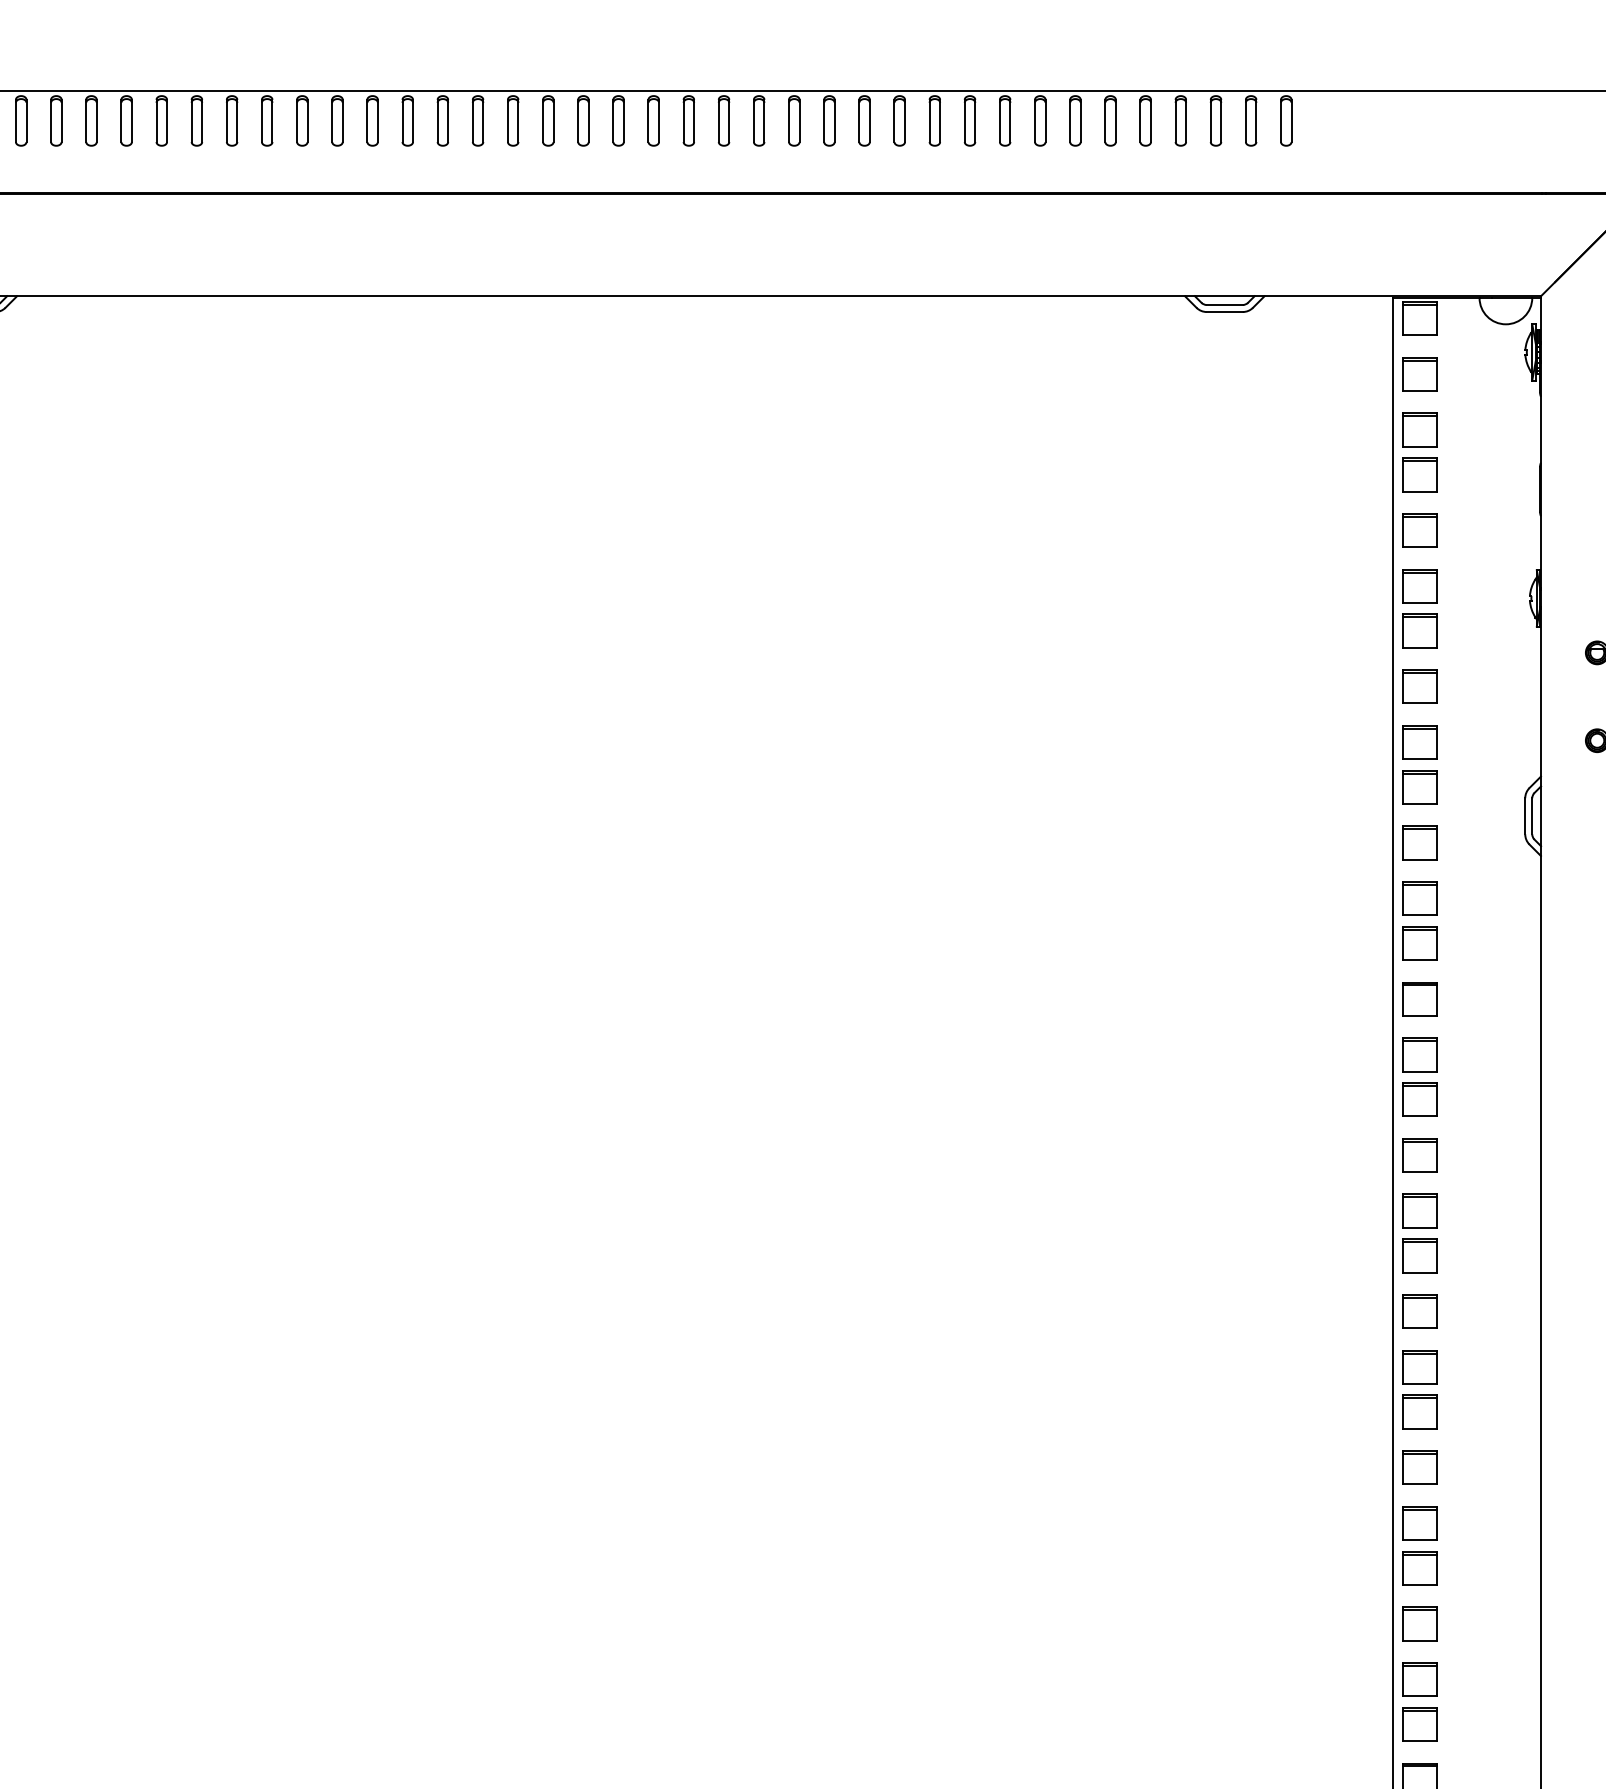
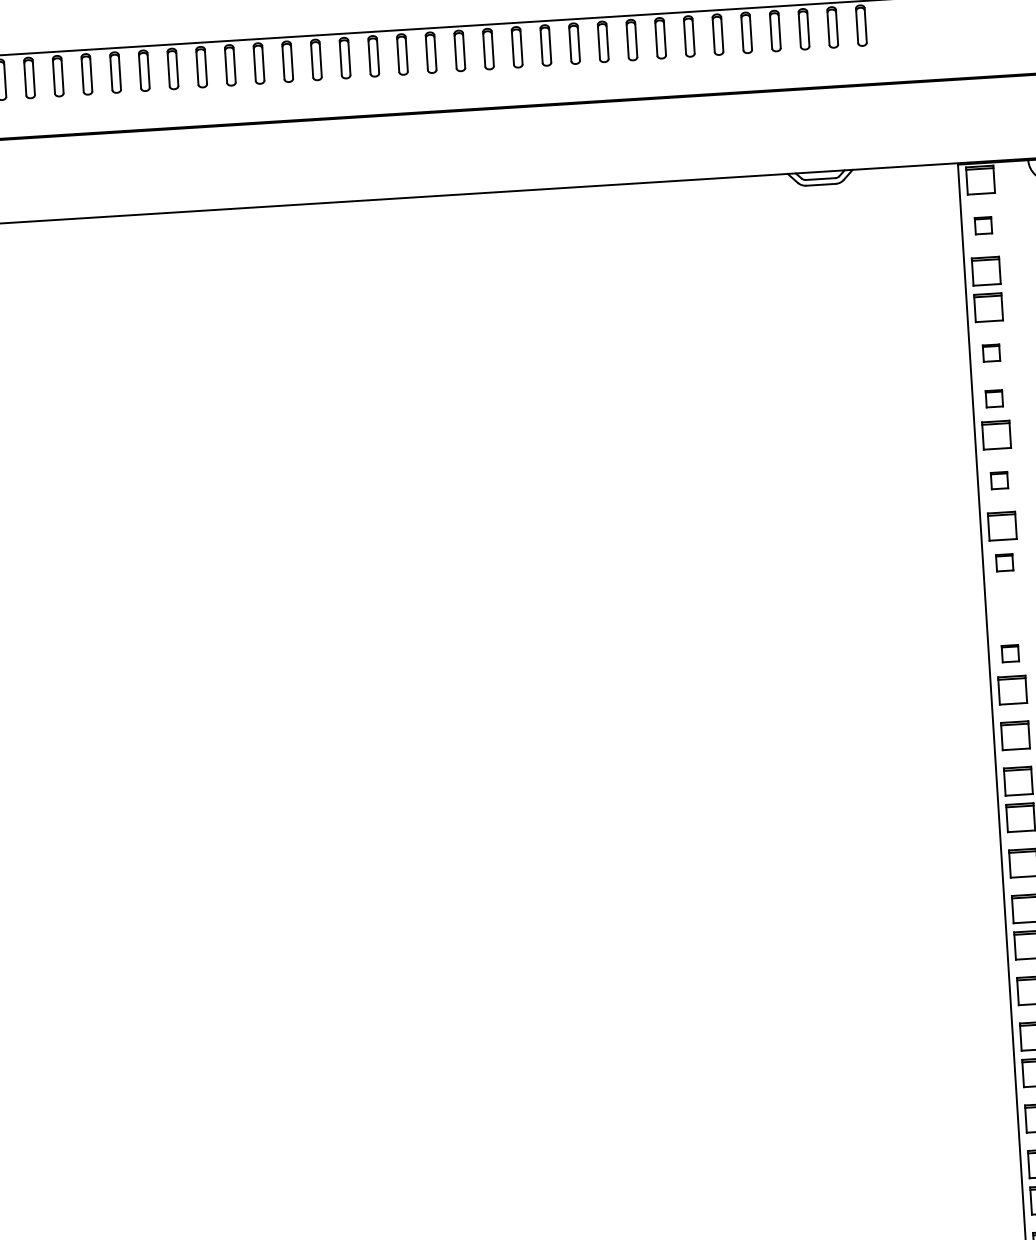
part: (1419, 374) -> (983, 225), size x0.6
part: (1419, 530) -> (991, 353), size x0.6
part: (1419, 586) -> (994, 398), size x0.6
part: (1419, 686) -> (999, 480), size x0.6
part: (1419, 787) -> (1004, 562), size x0.6
part: (1419, 842) -> (1007, 607), removed
part: (1419, 898) -> (1010, 653), size x0.6

